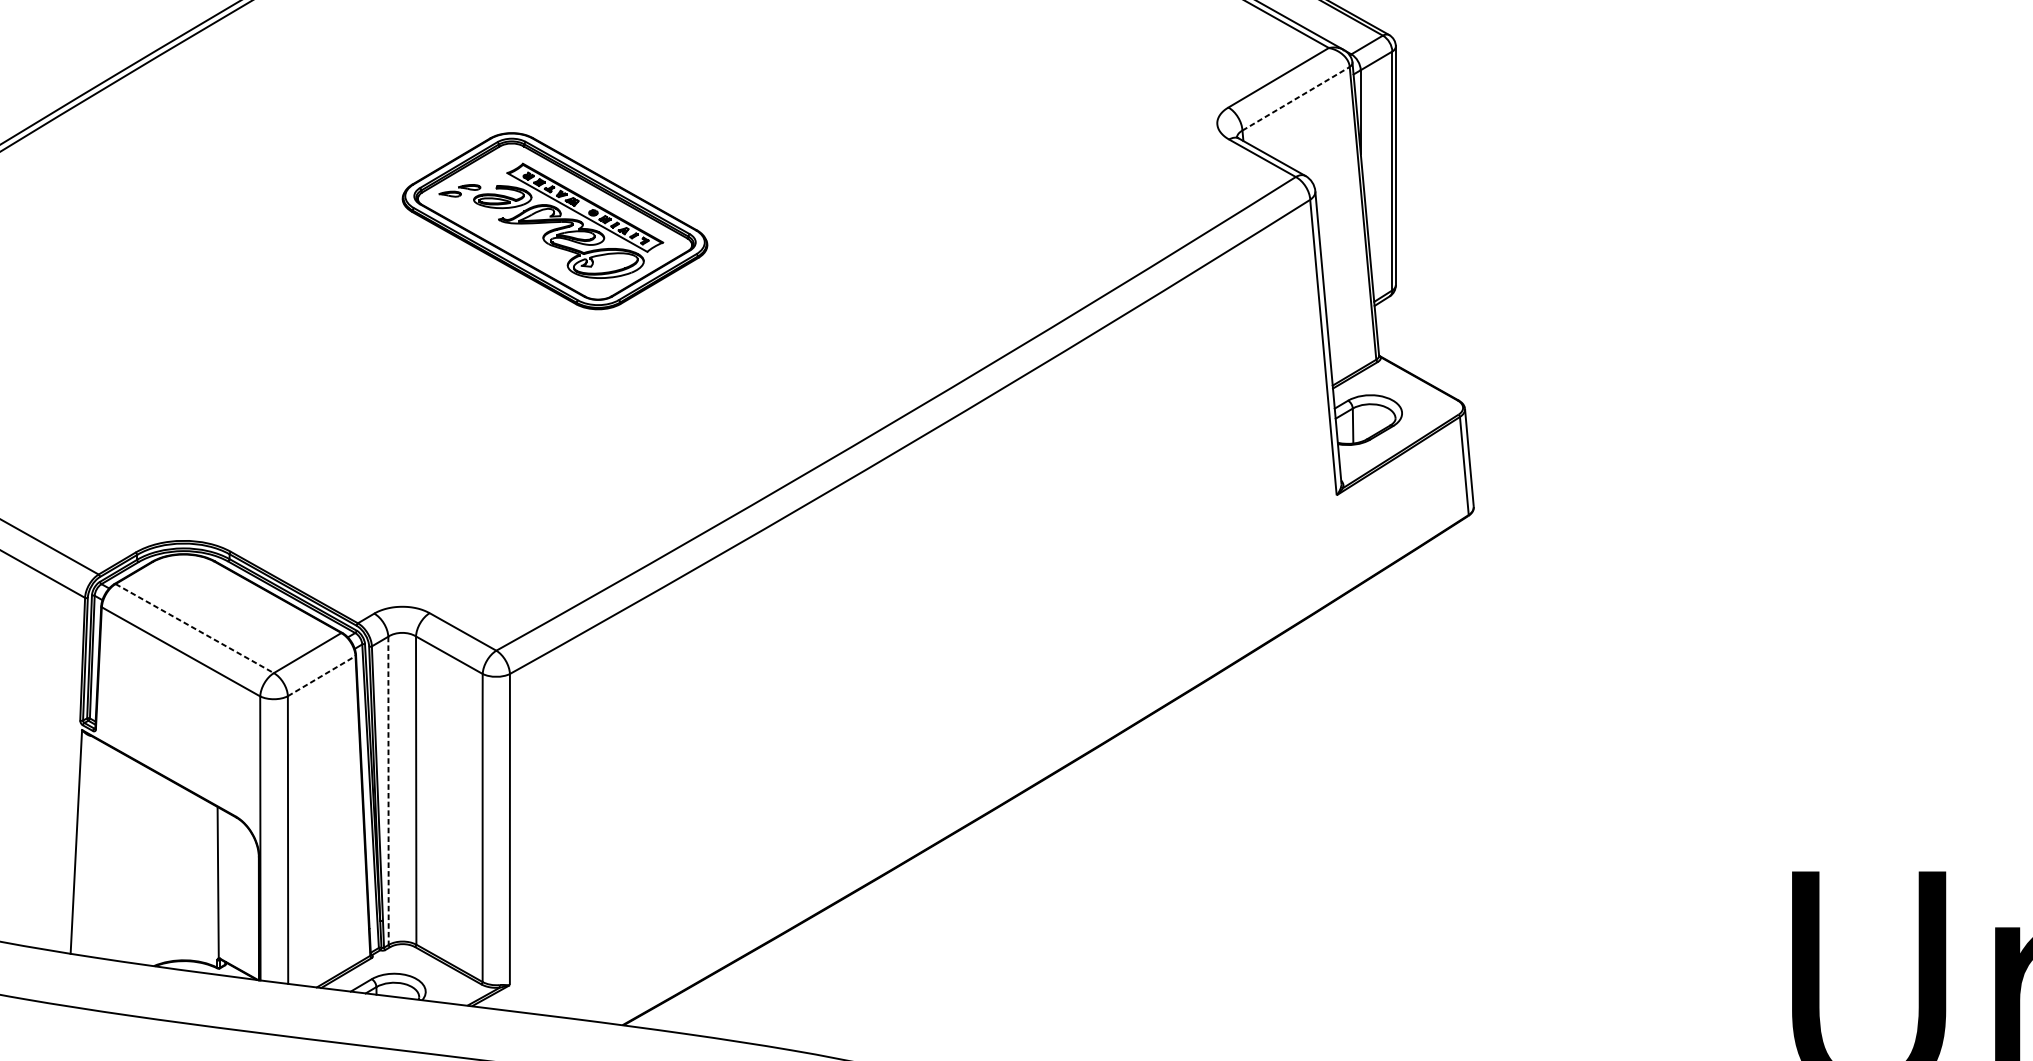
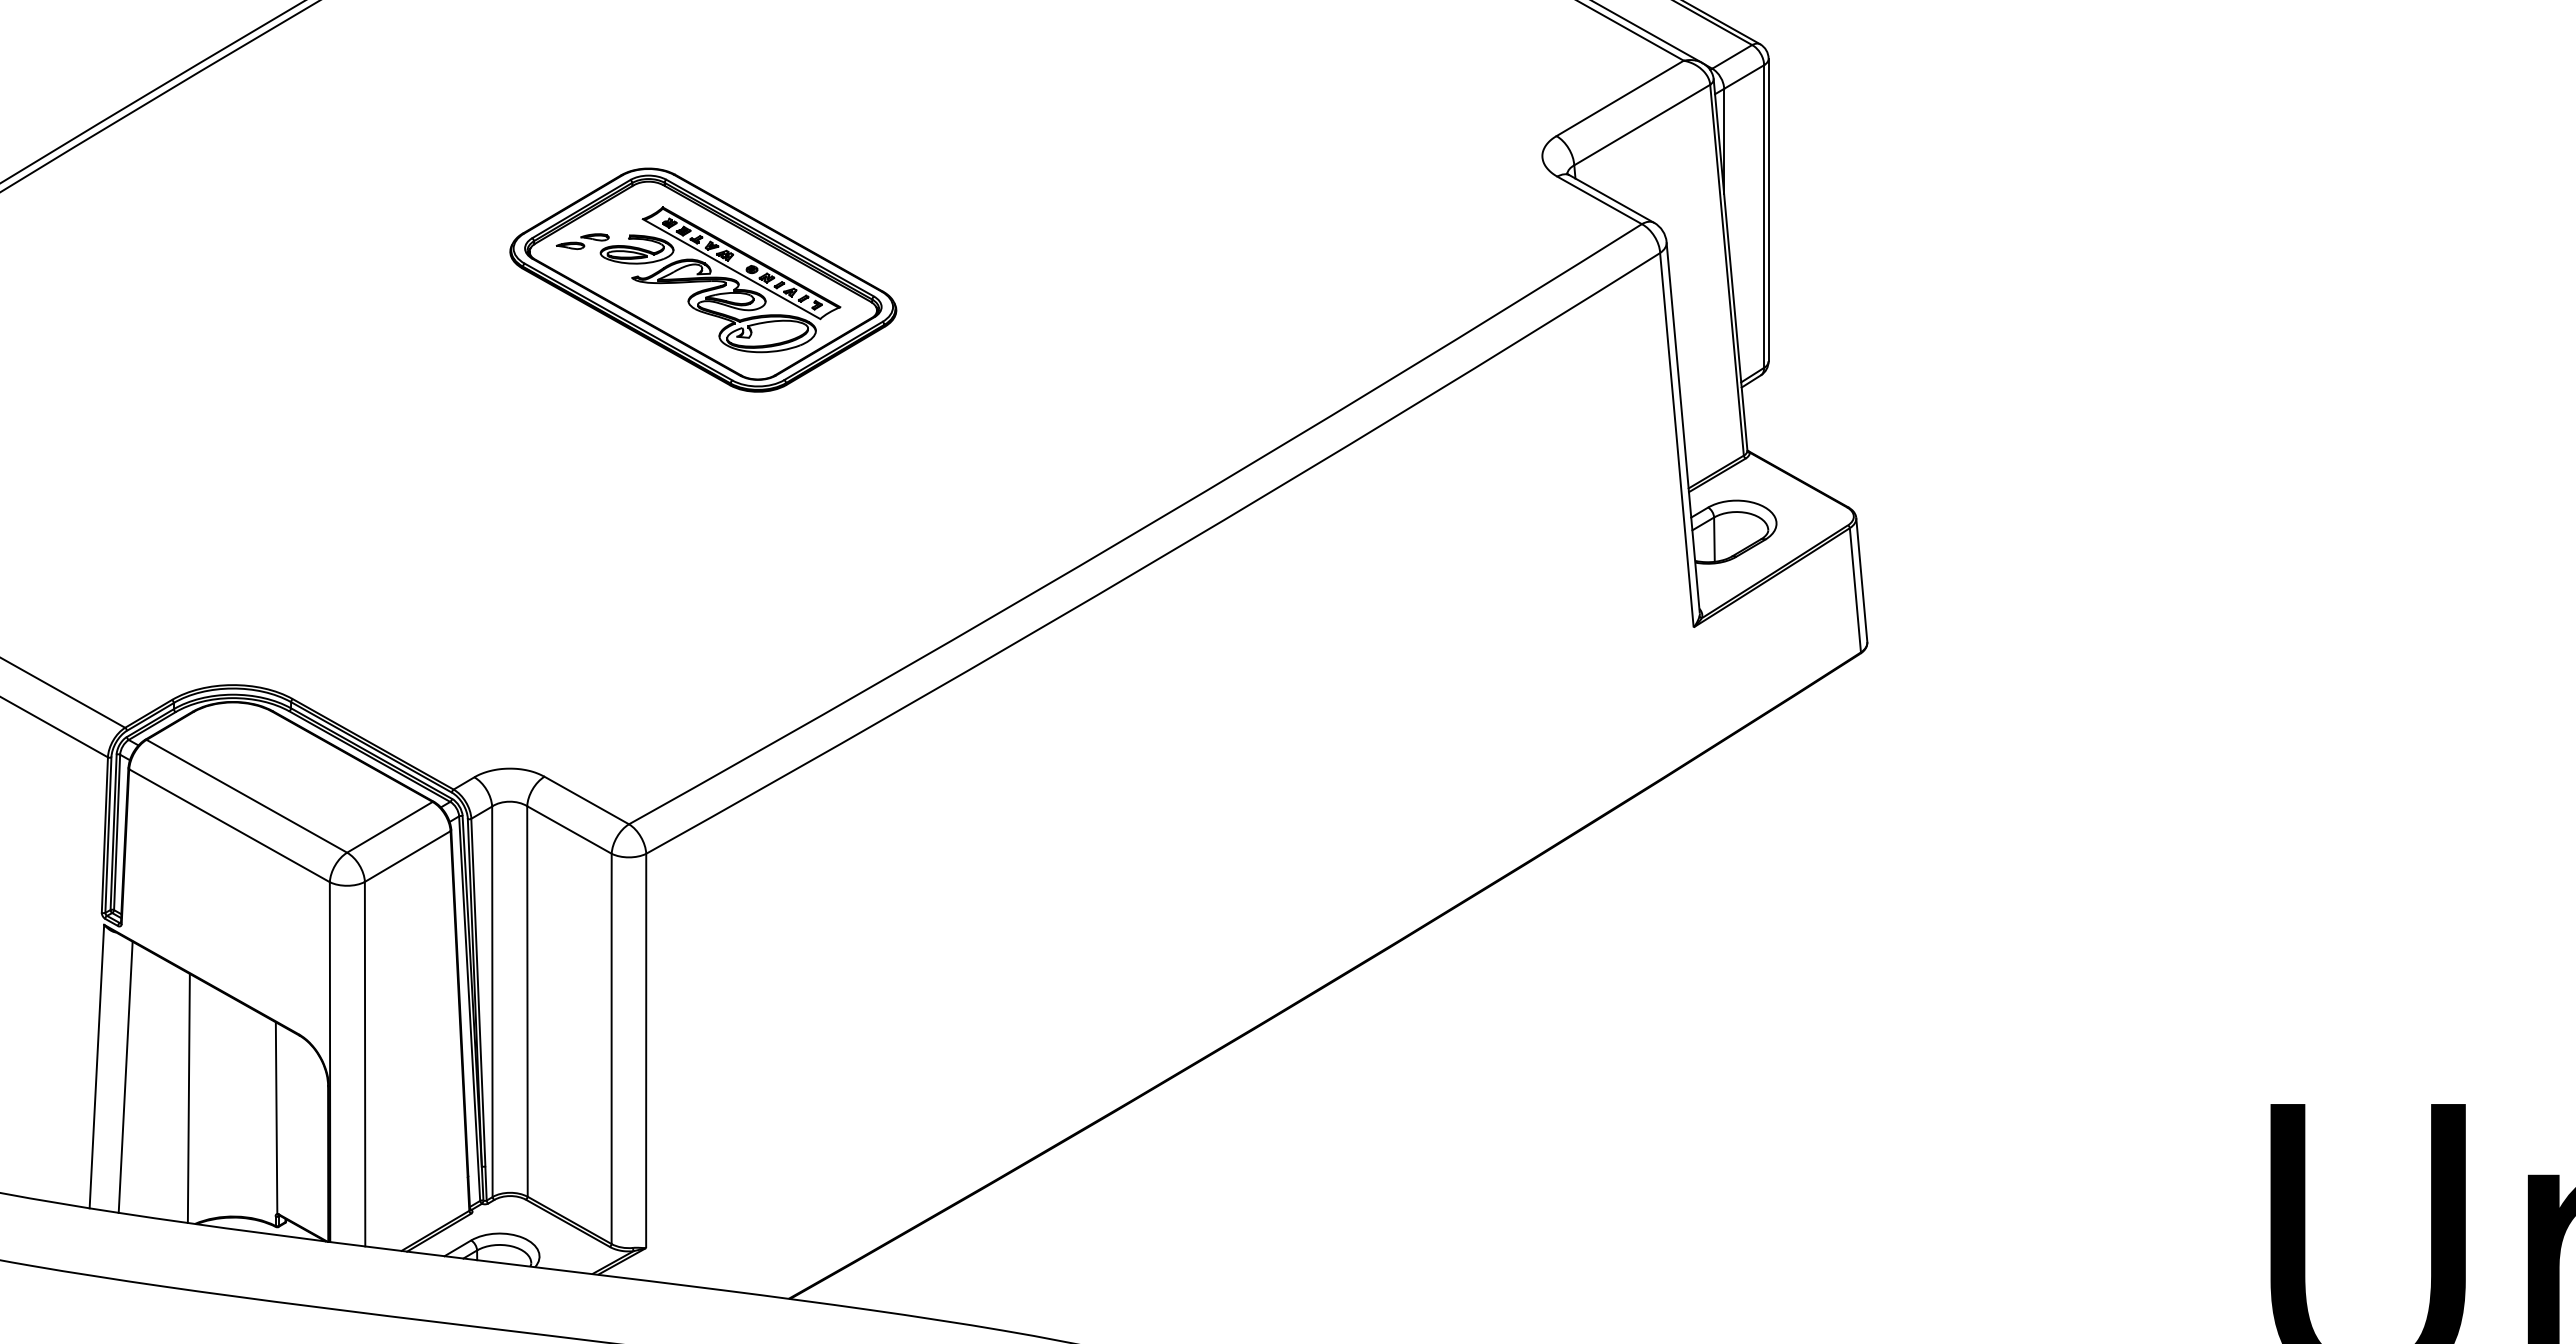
line: (1296, 99) -> (1642, 125), dashed -> solid
line: (195, 628) -> (247, 796), dashed -> solid
line: (321, 676) -> (407, 856), dashed -> solid
line: (388, 791) -> (492, 1002), dashed -> solid
line: (98, 849) -> (125, 1076), added
line: (148, 867) -> (188, 1098), added

